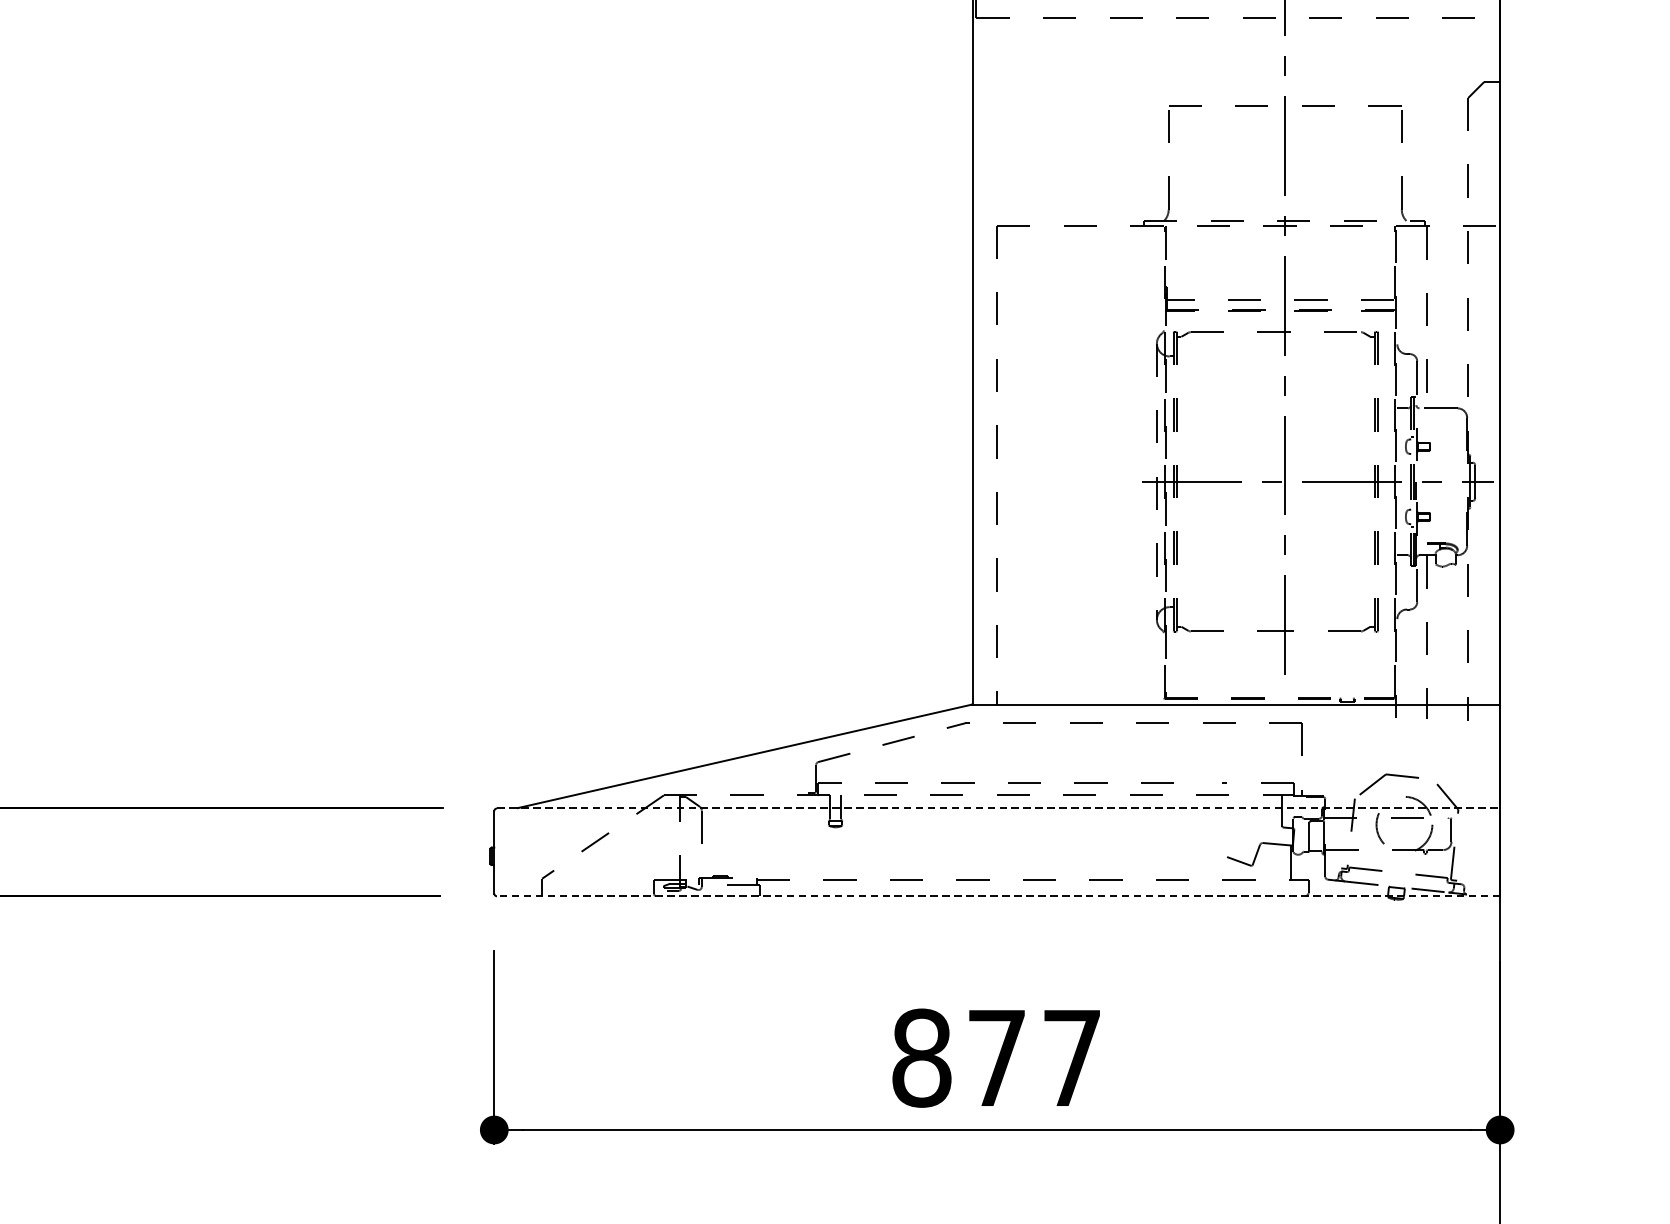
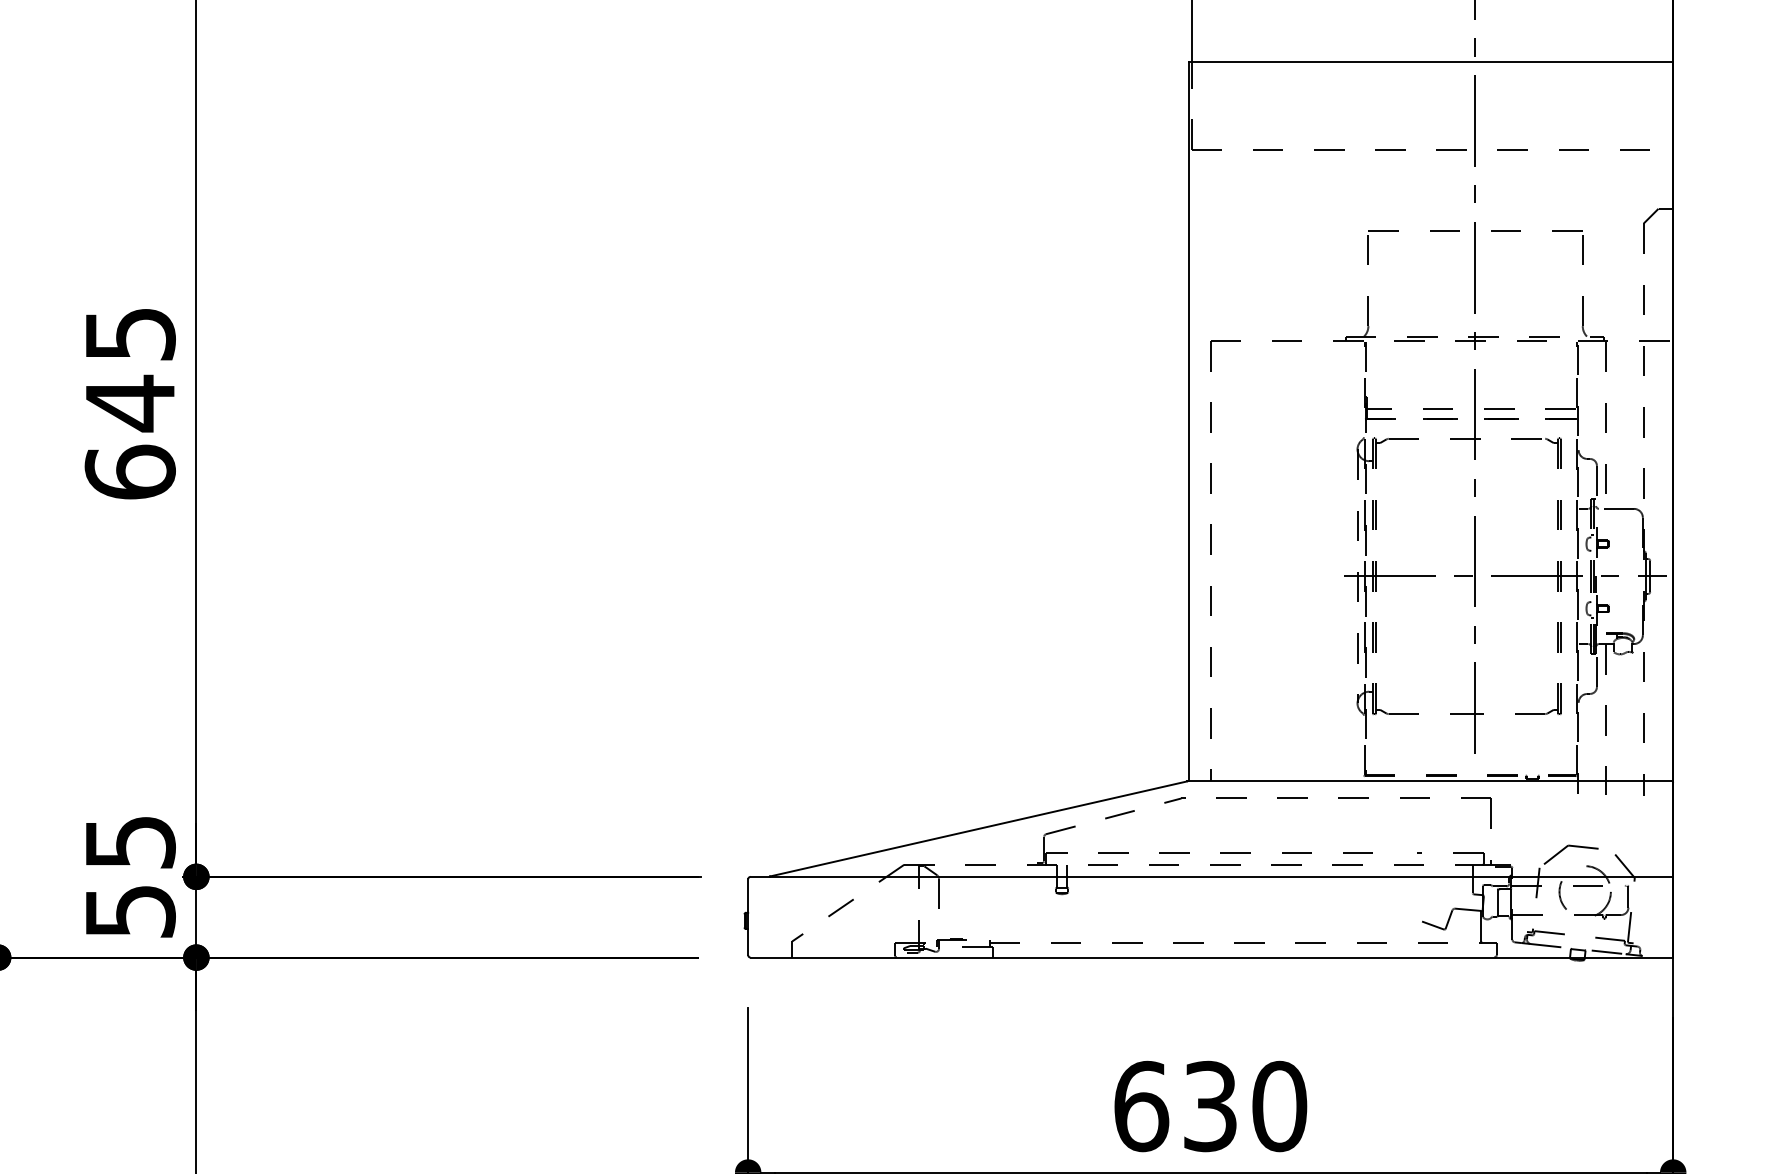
line: (999, 808) -> (1212, 876), dashed -> solid
line: (998, 896) -> (1211, 957), dashed -> solid
text: (997, 1058) -> (1210, 1106), 877 -> 630

